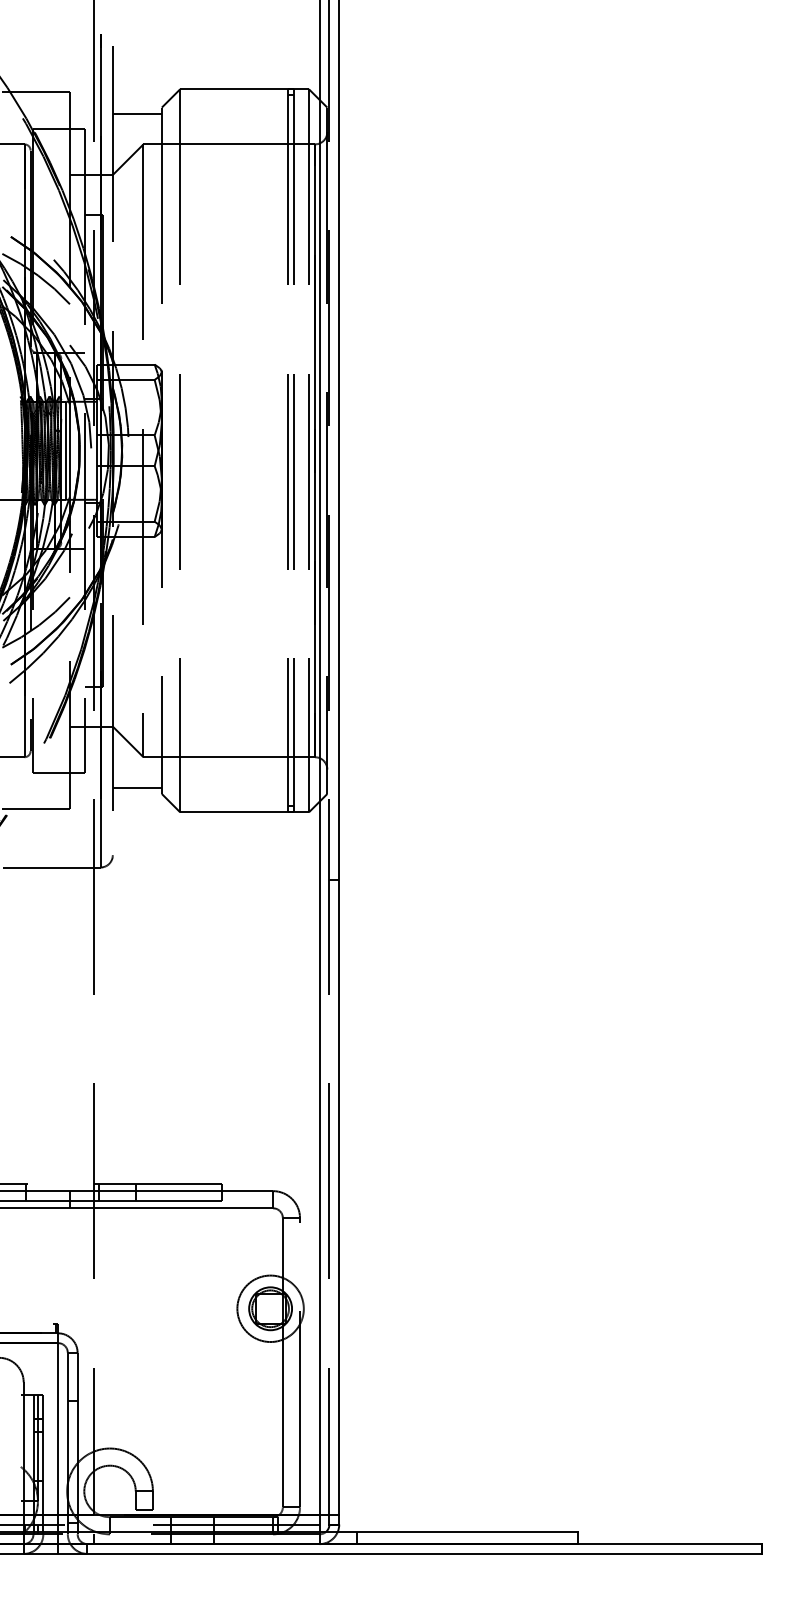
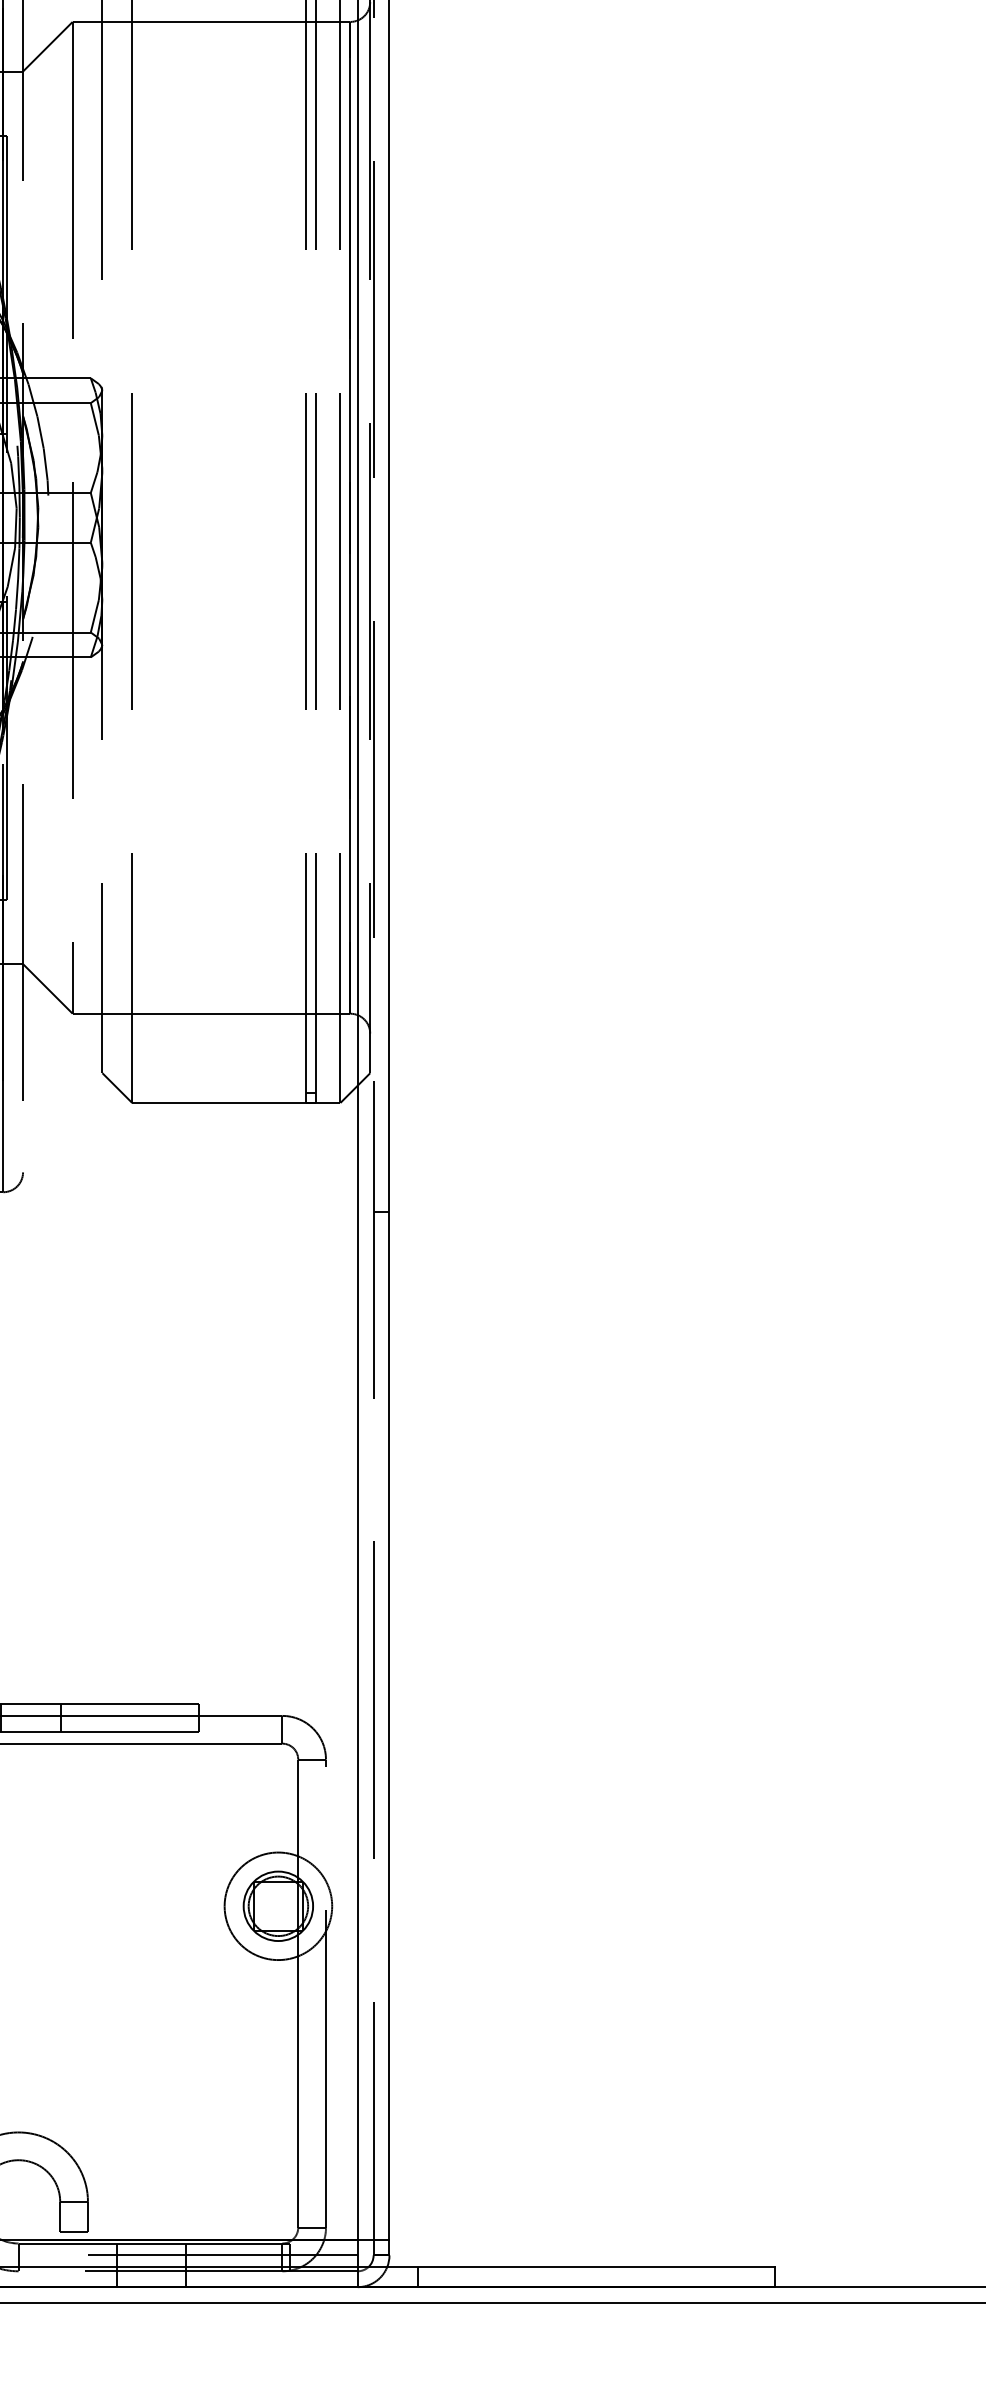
line: (136, 787) -> (61, 1062), removed

